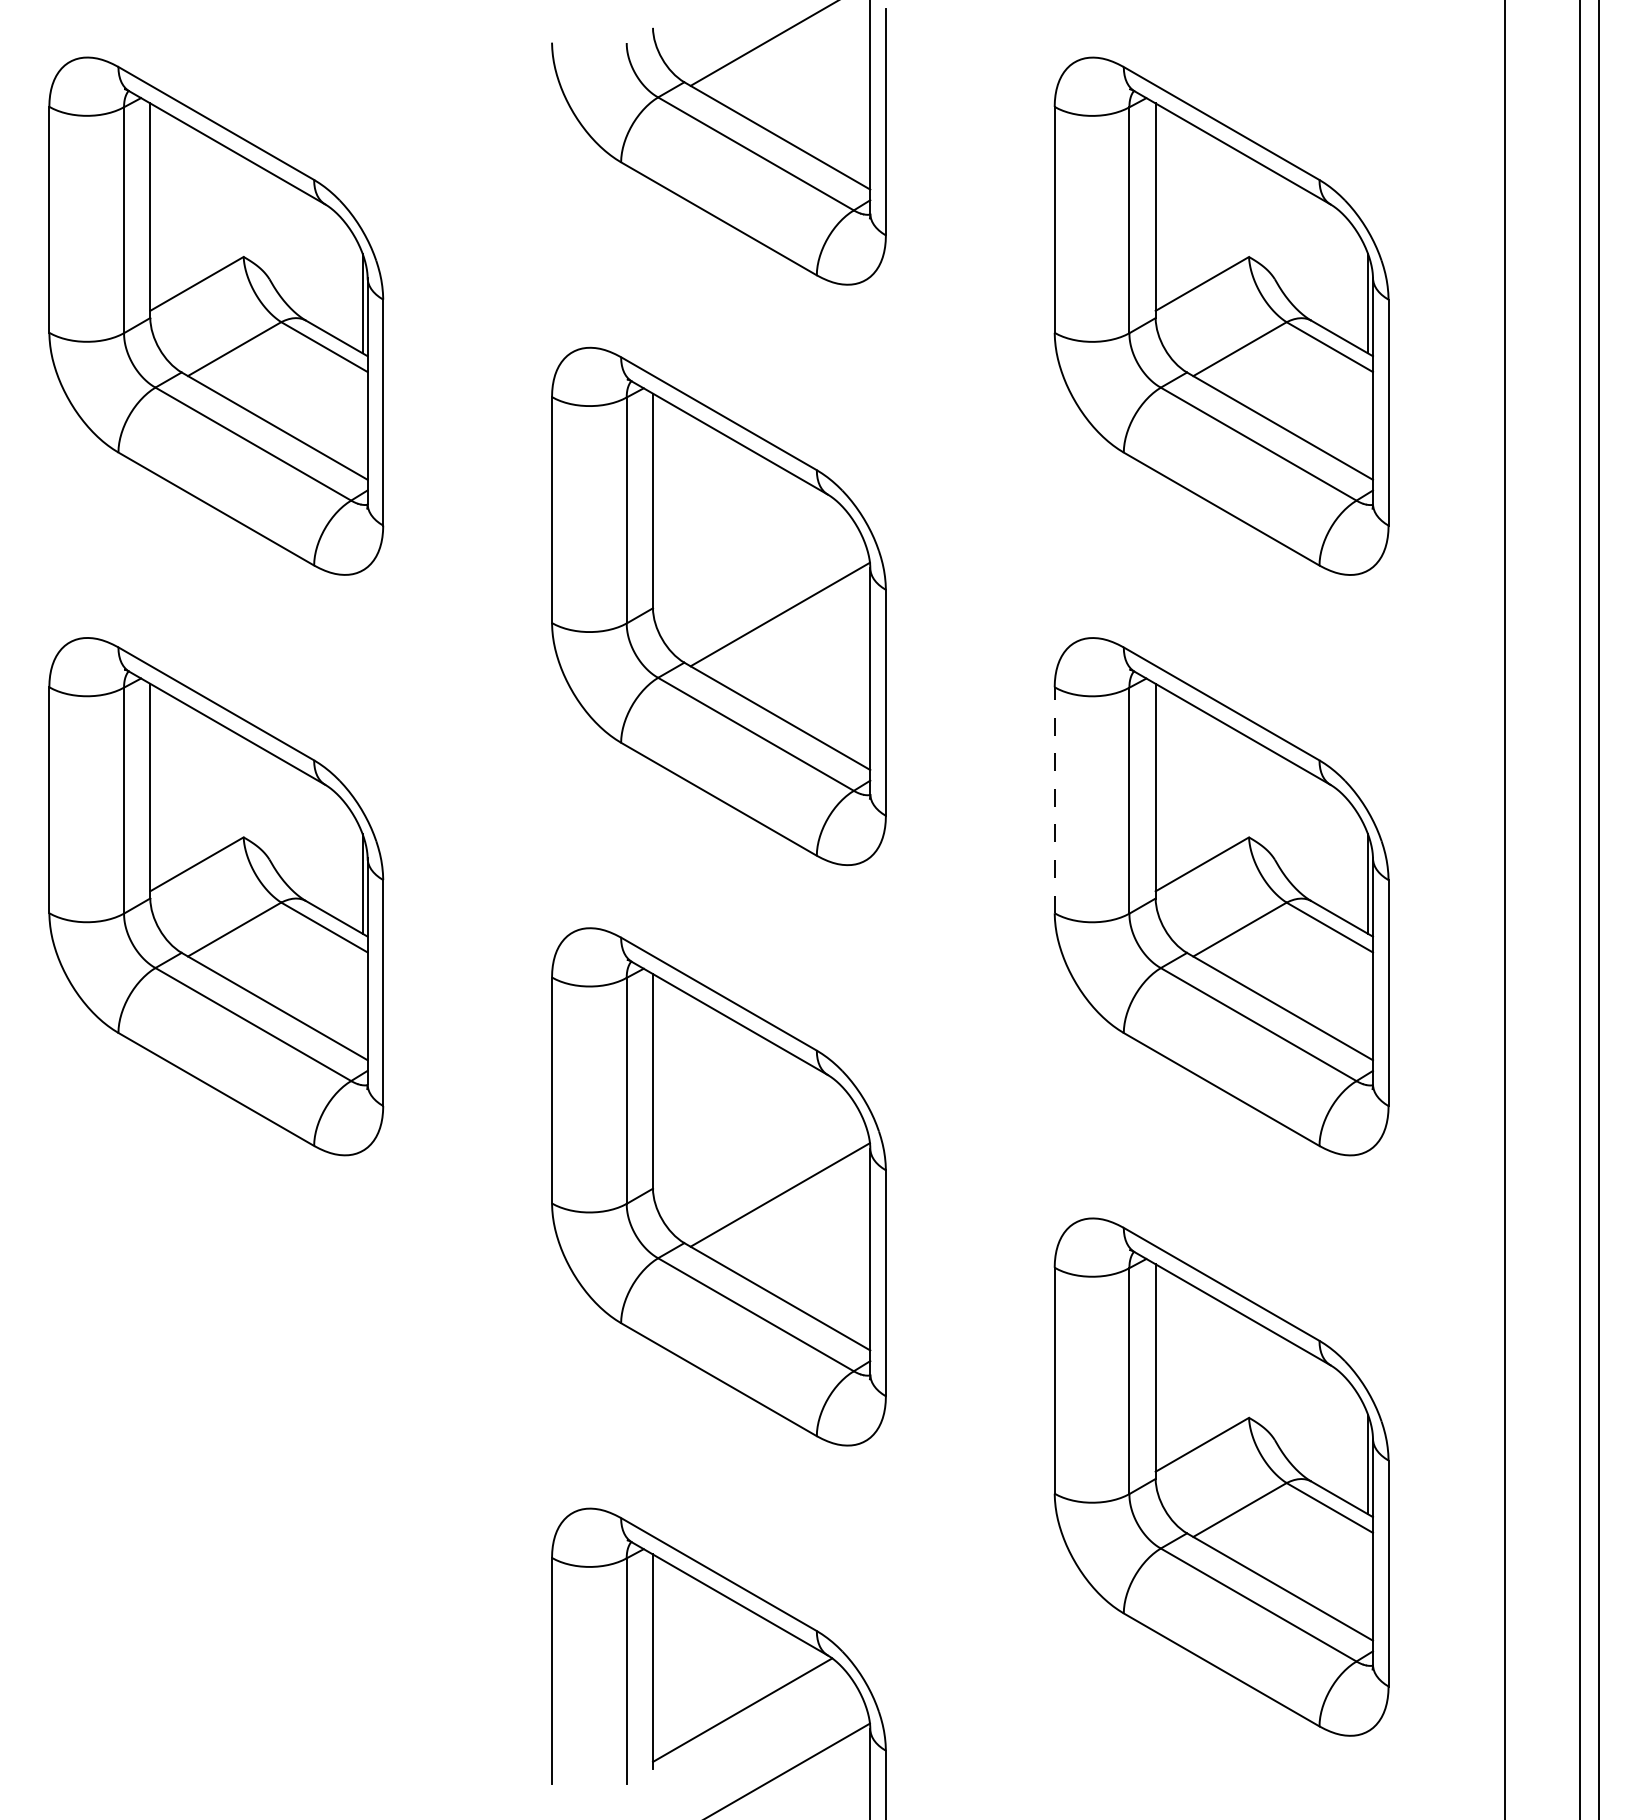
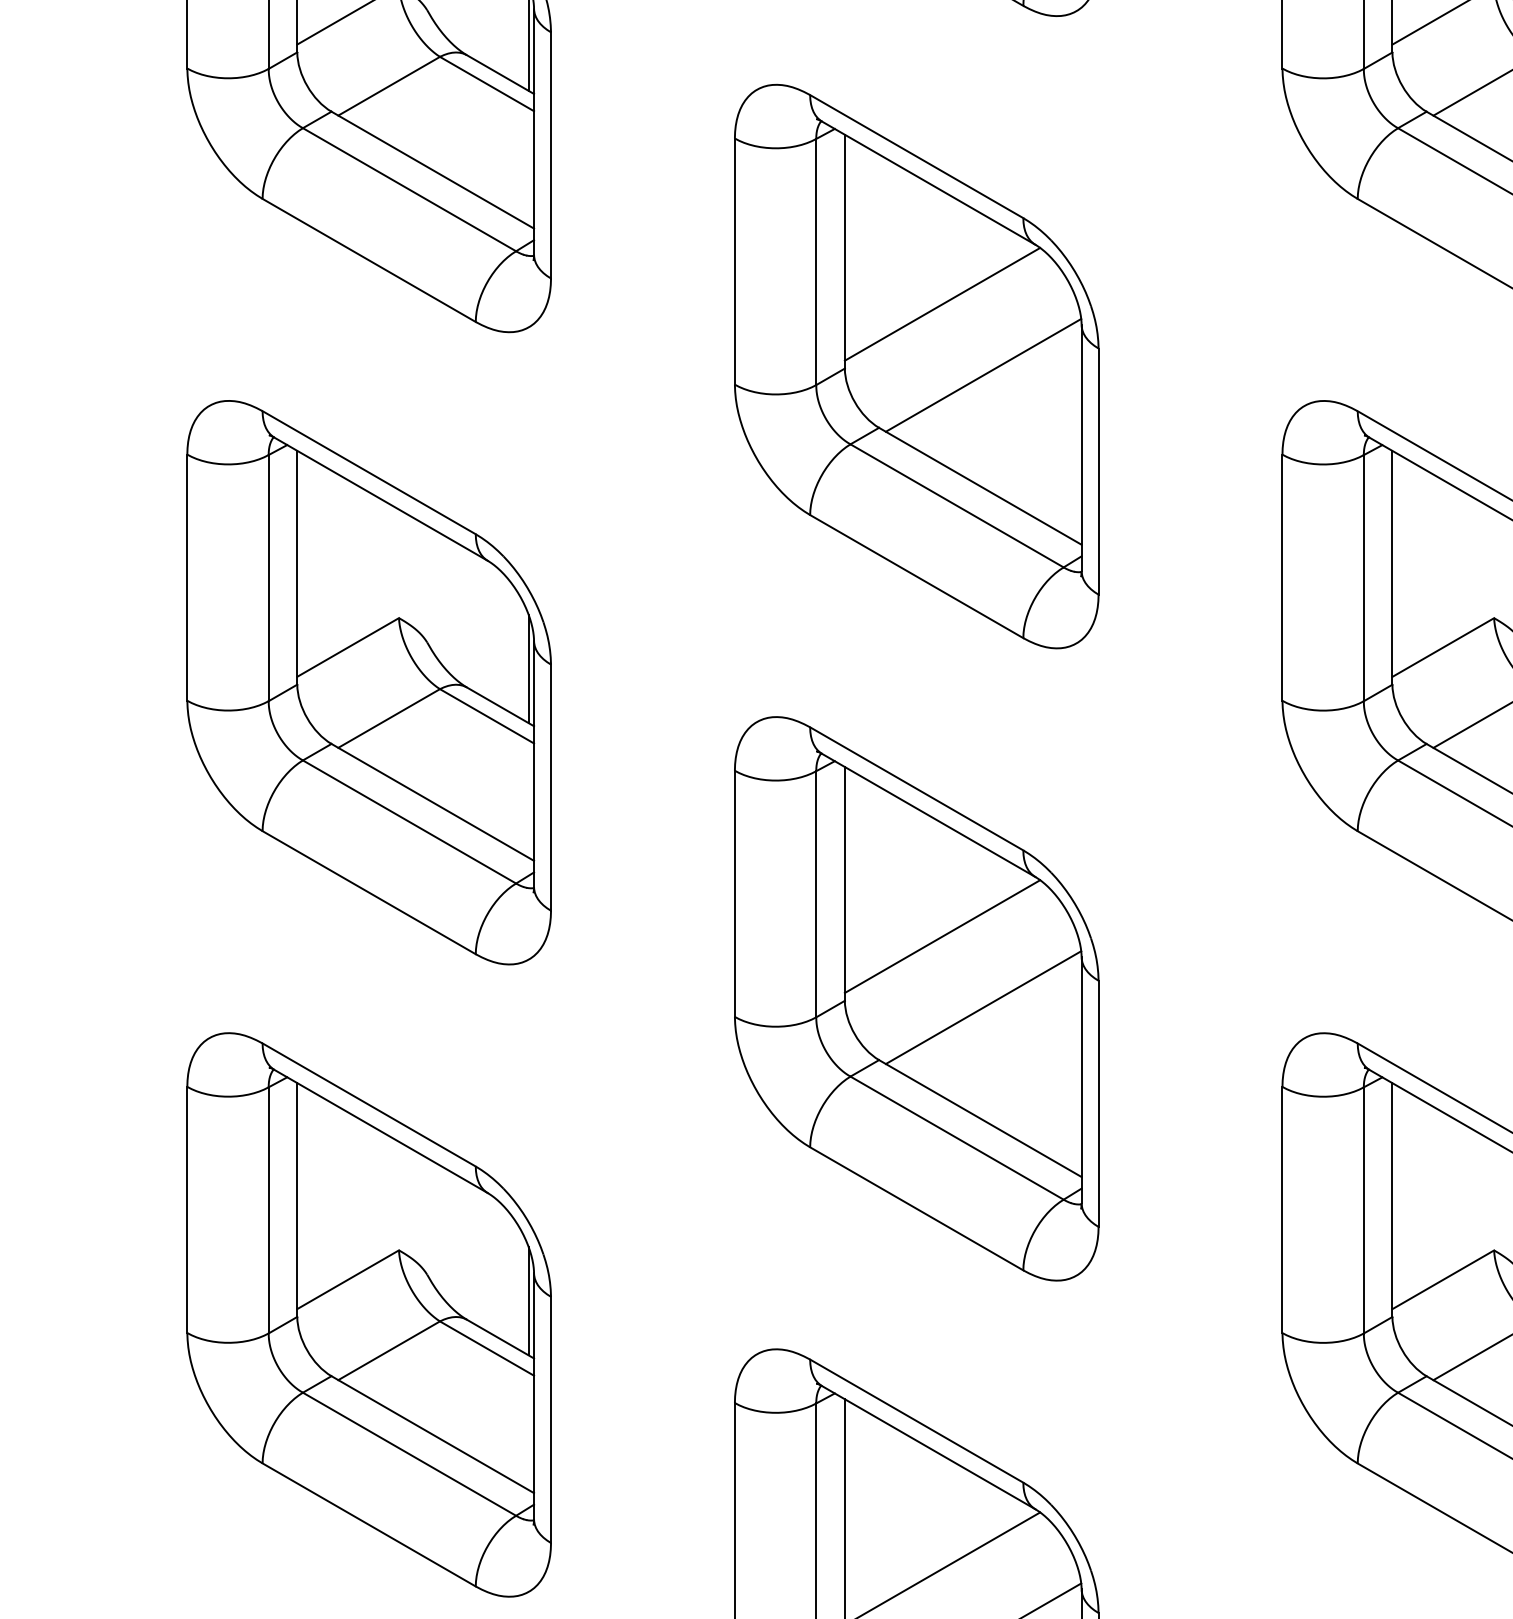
line: (742, 549) -> (942, 304), added
line: (1054, 800) -> (1282, 577), dashed -> solid
line: (742, 1129) -> (942, 936), added
part: (216, 1476) -> (369, 1314), added

